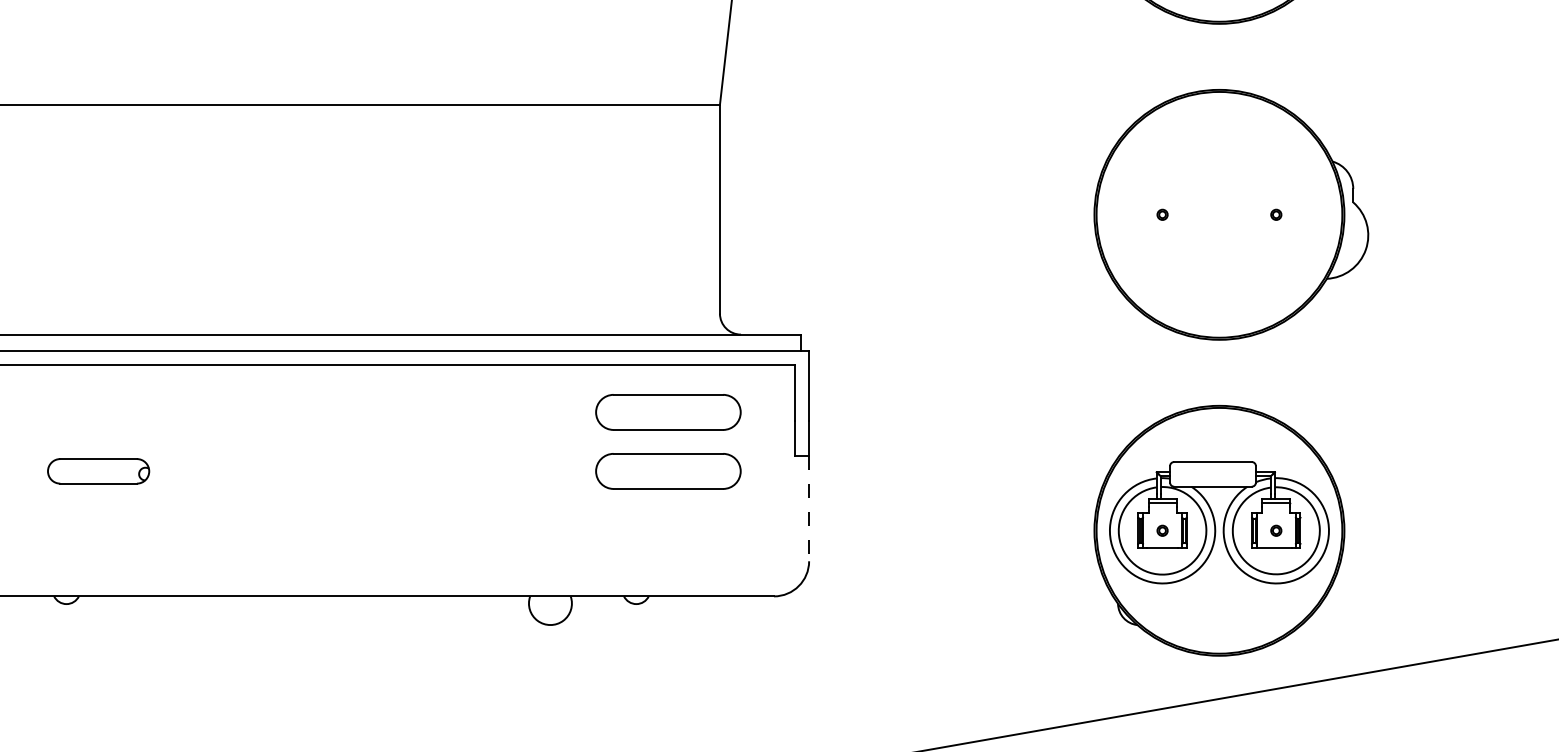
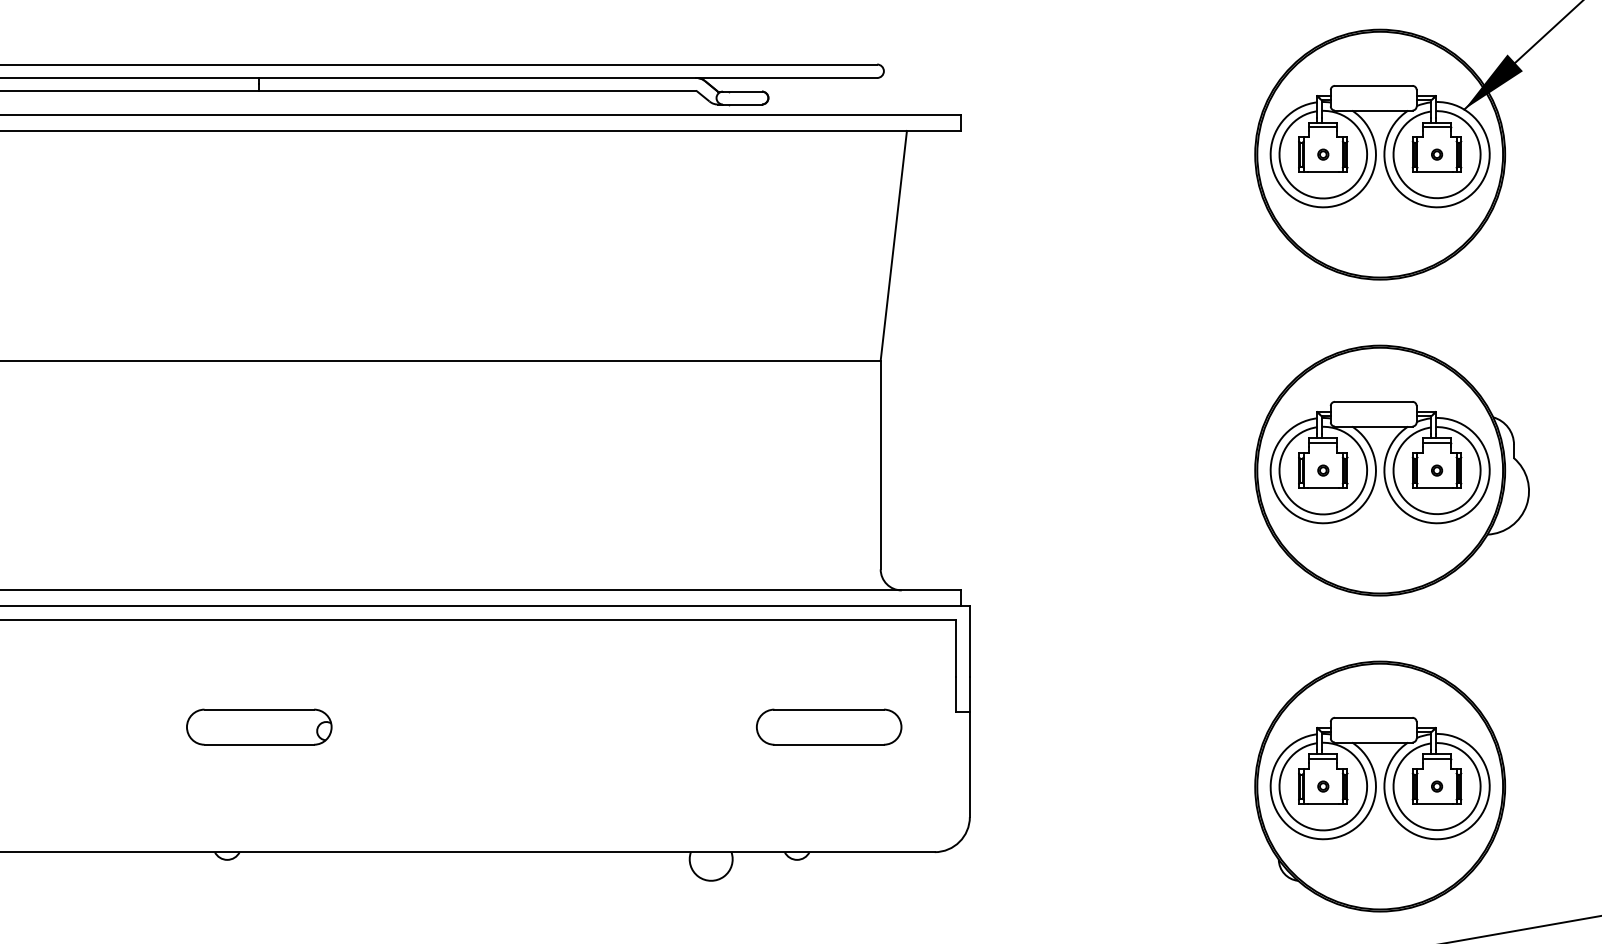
part: (1218, 206) -> (1379, 462), added
part: (668, 411) -> (829, 667), removed
part: (98, 470) -> (259, 726), size x1.43
line: (808, 508) -> (969, 764), dashed -> solid

